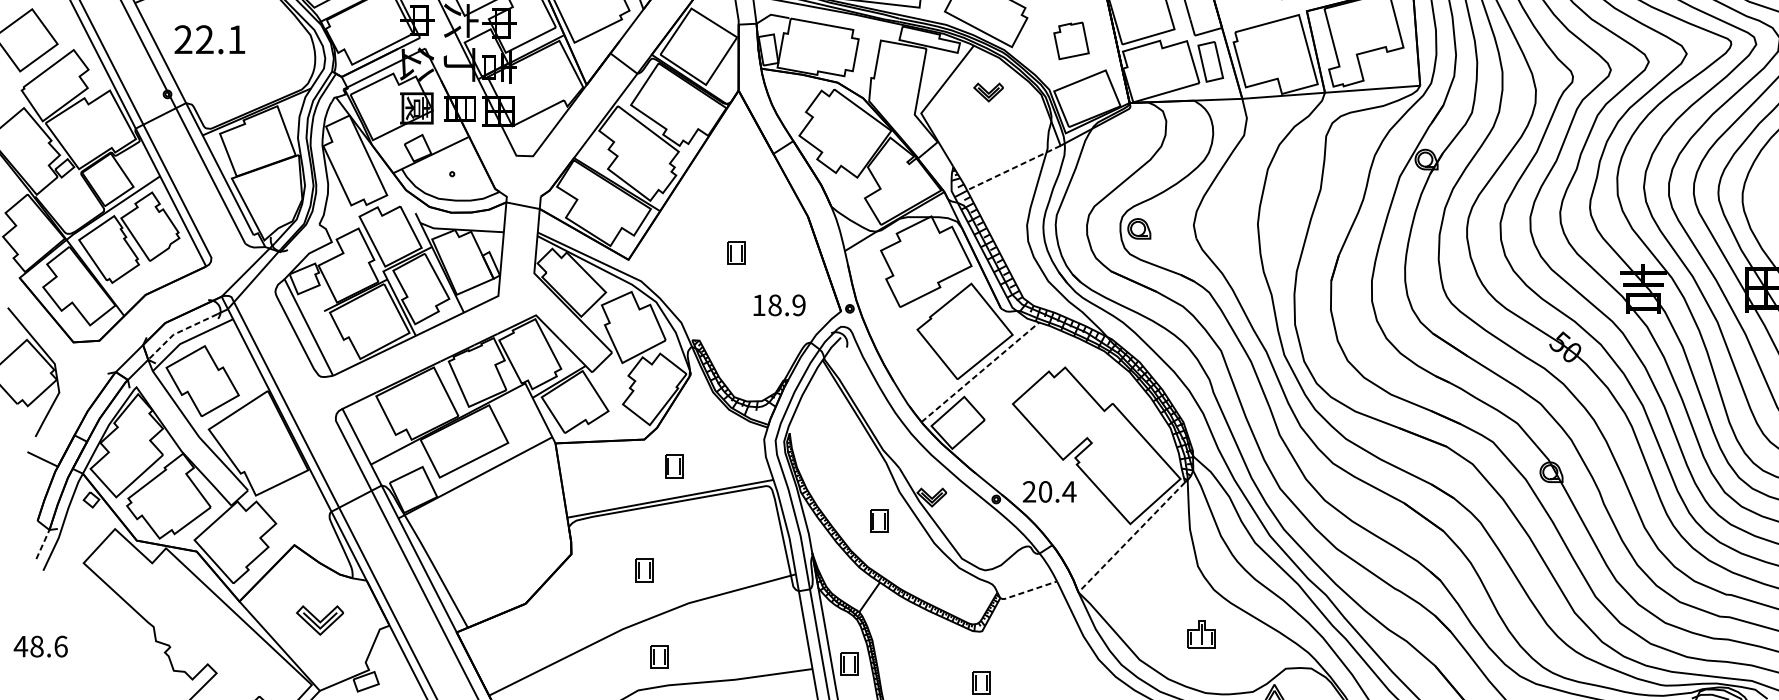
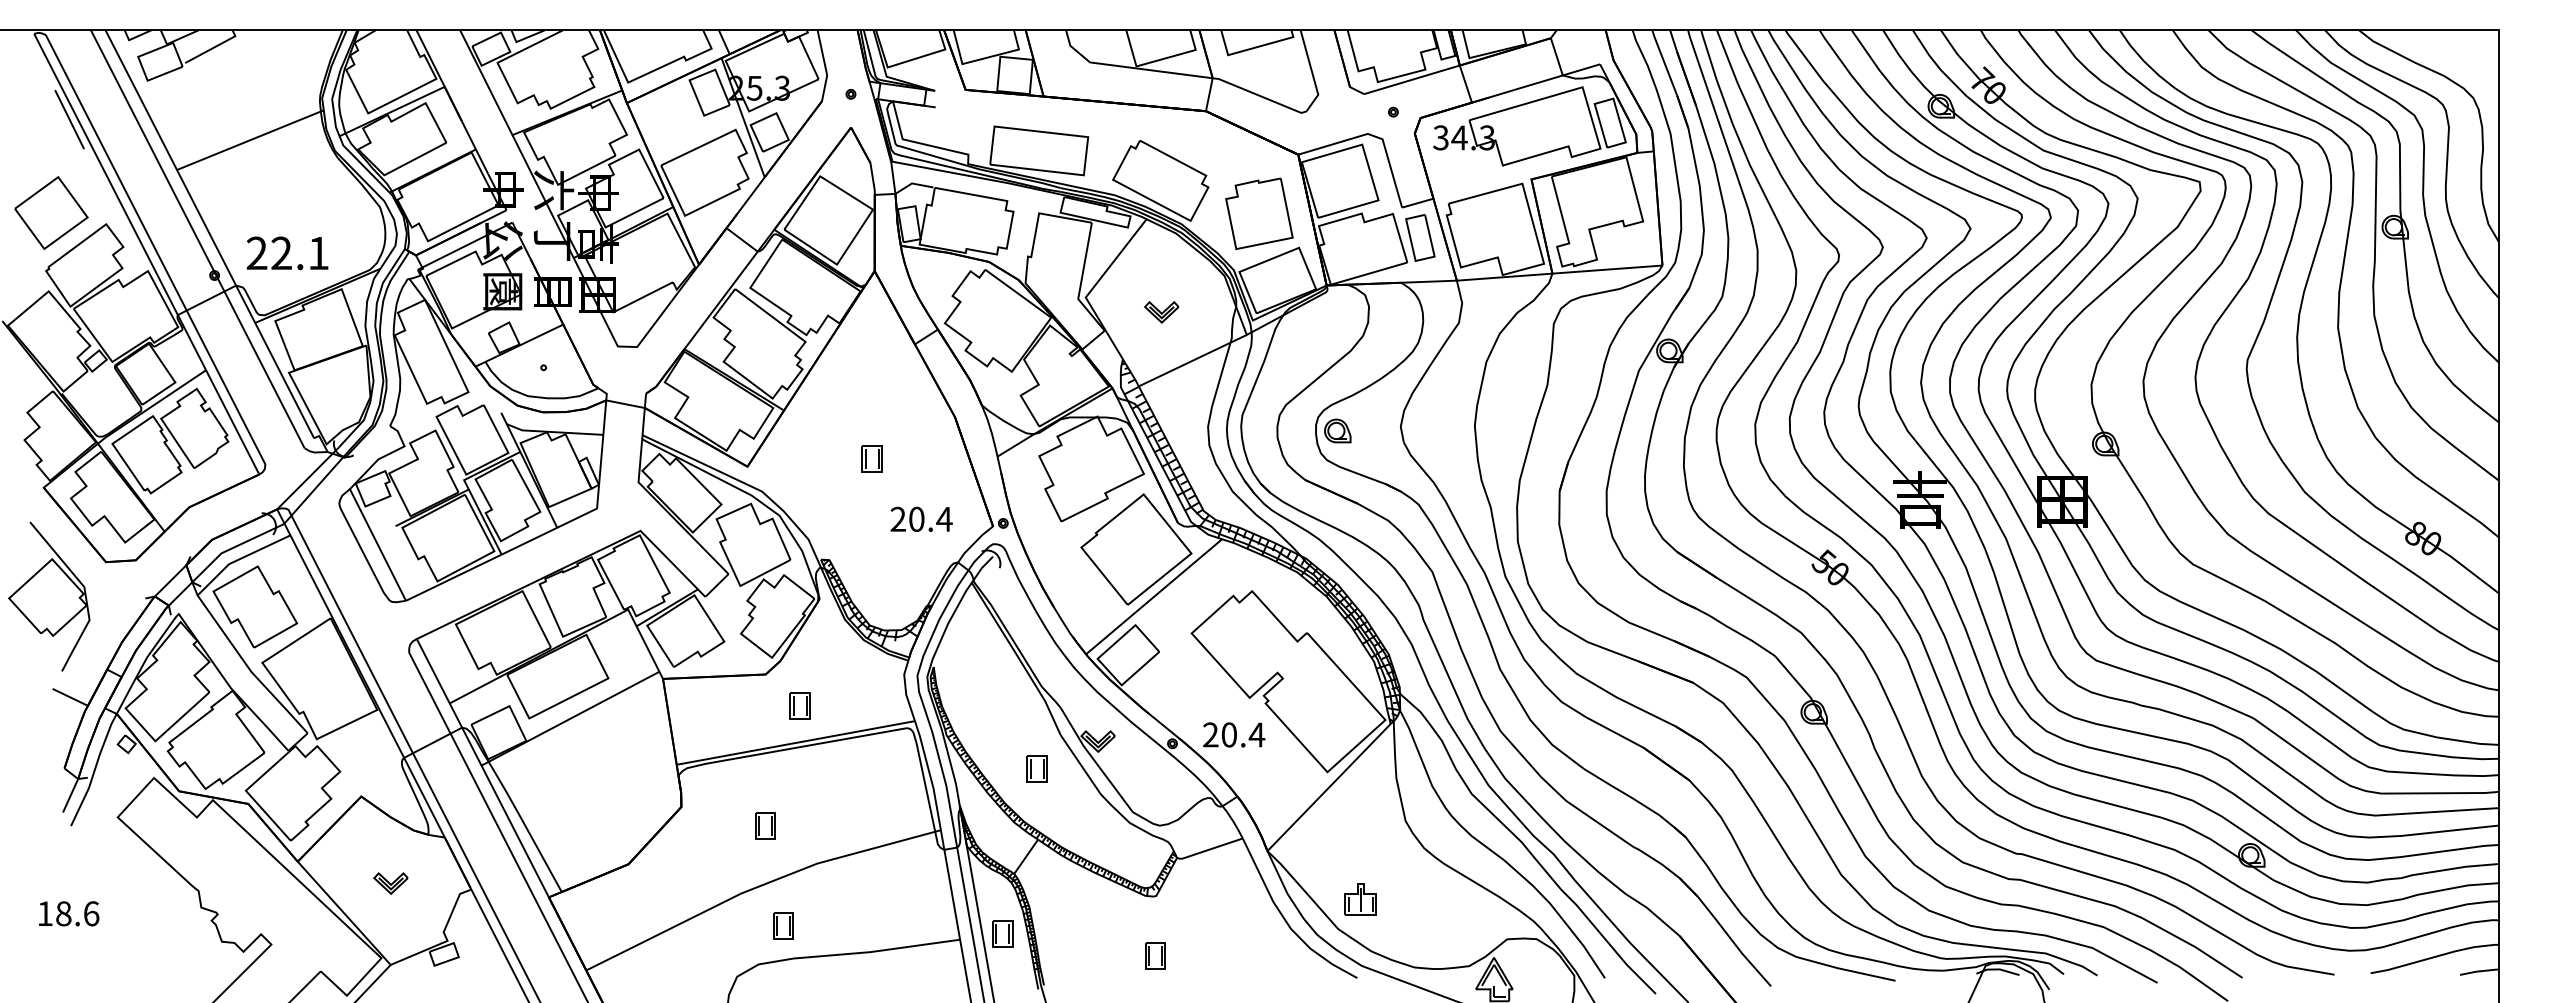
text: (209, 39) -> (287, 253), moved
part: (1071, 40) -> (1259, 213), size x1.67
part: (988, 92) -> (1161, 312), moved
line: (1014, 167) -> (1193, 360), dashed -> solid
text: (779, 304) -> (921, 518), 18.9 -> 20.4
line: (177, 332) -> (226, 550), dashed -> solid
line: (980, 372) -> (1154, 596), dashed -> solid
line: (1132, 537) -> (1329, 787), dashed -> solid
line: (42, 544) -> (70, 795), dashed -> solid
line: (1027, 590) -> (1208, 849), dashed -> solid
part: (319, 620) -> (390, 883), size x0.62
part: (1201, 634) -> (1360, 899), moved
text: (20, 646) -> (44, 913), 48.6 -> 18.6

